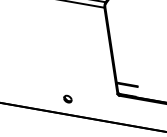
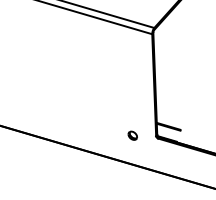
part: (67, 98) -> (132, 135), moved

